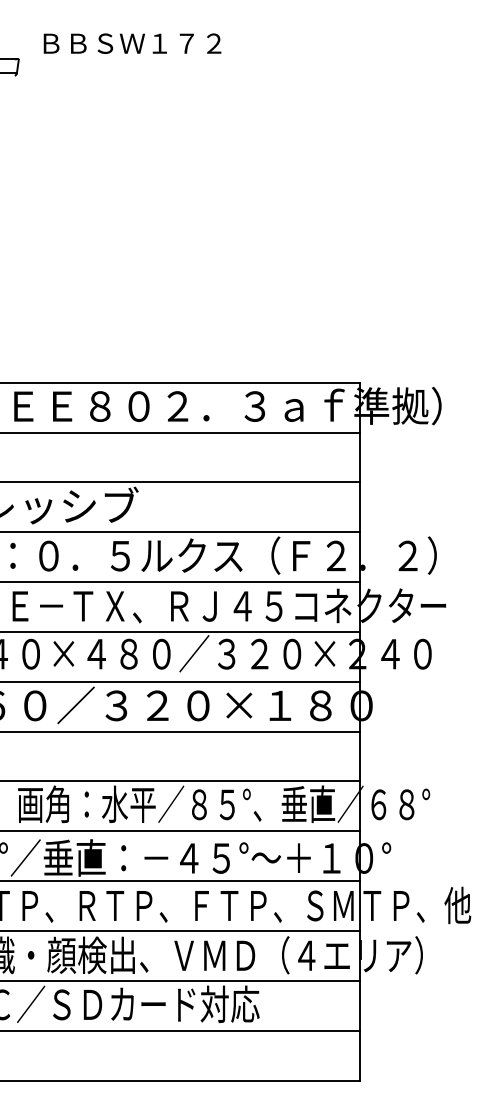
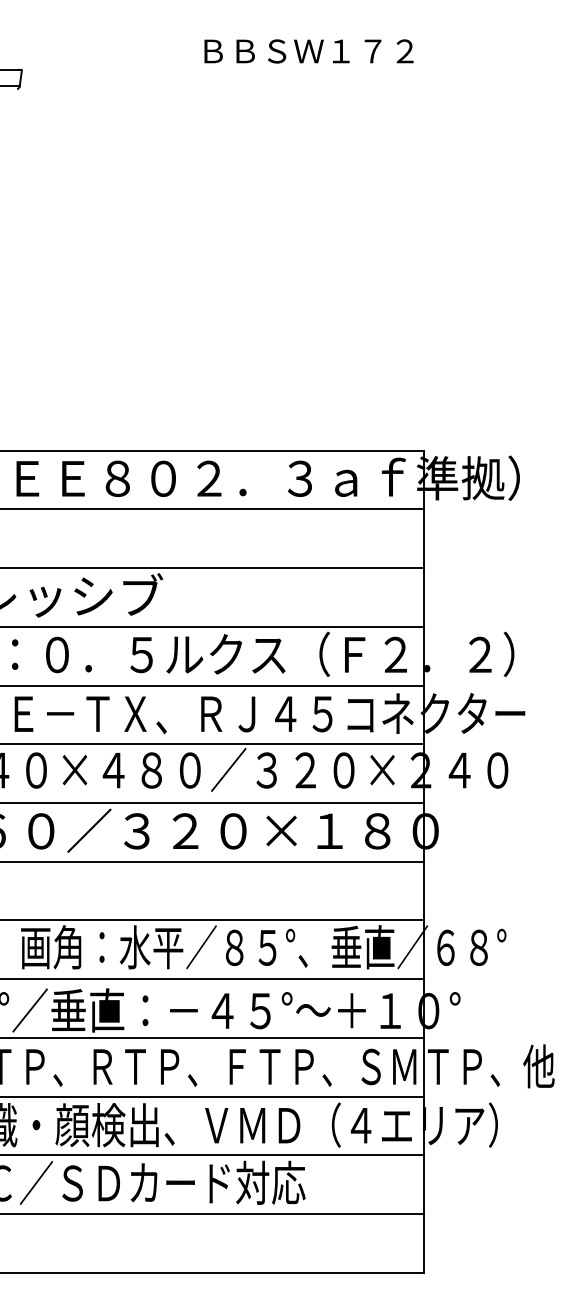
text: (132, 43) -> (308, 51), moved

